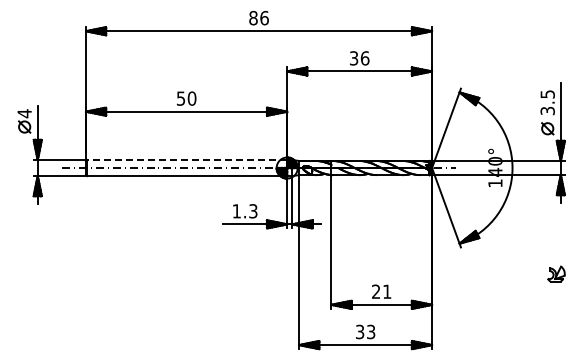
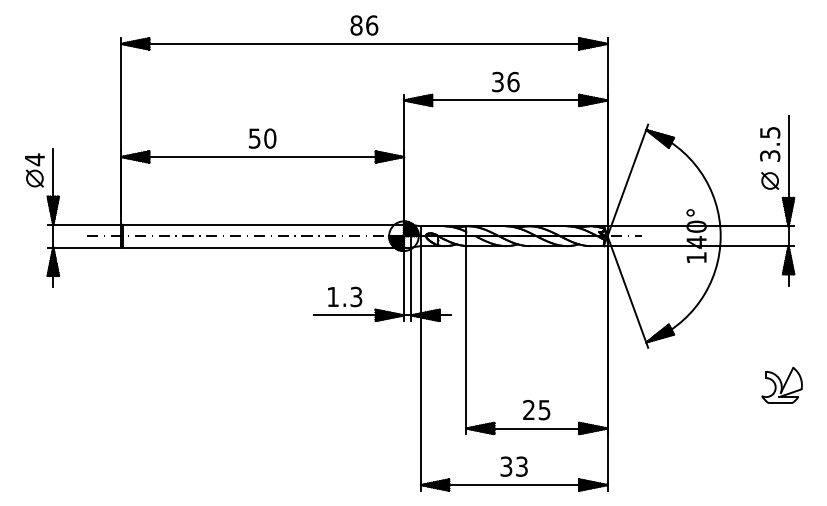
line: (187, 160) -> (263, 225), dashed -> solid
part: (556, 273) -> (782, 384), size x1.67
text: (387, 291) -> (544, 409), 21 -> 25

